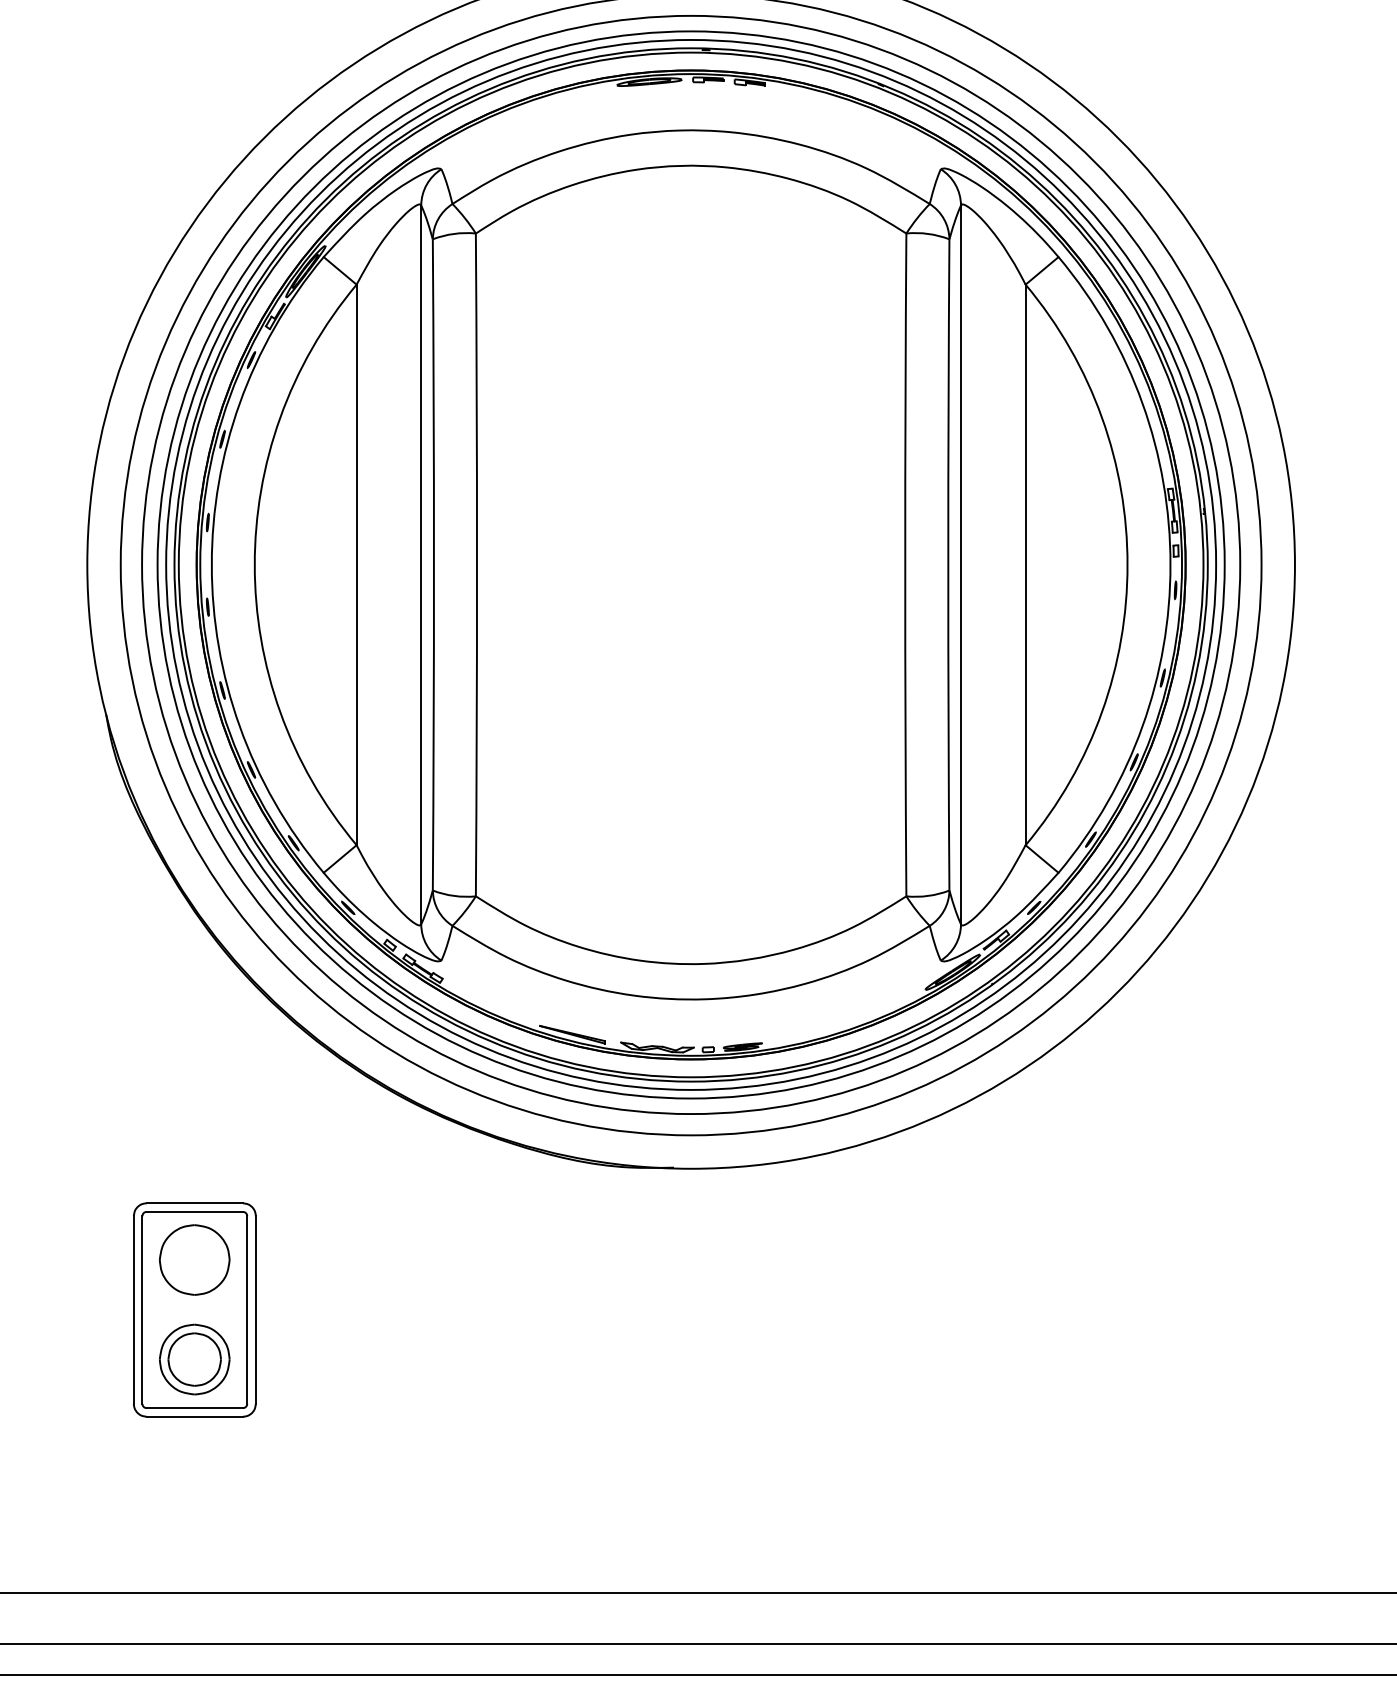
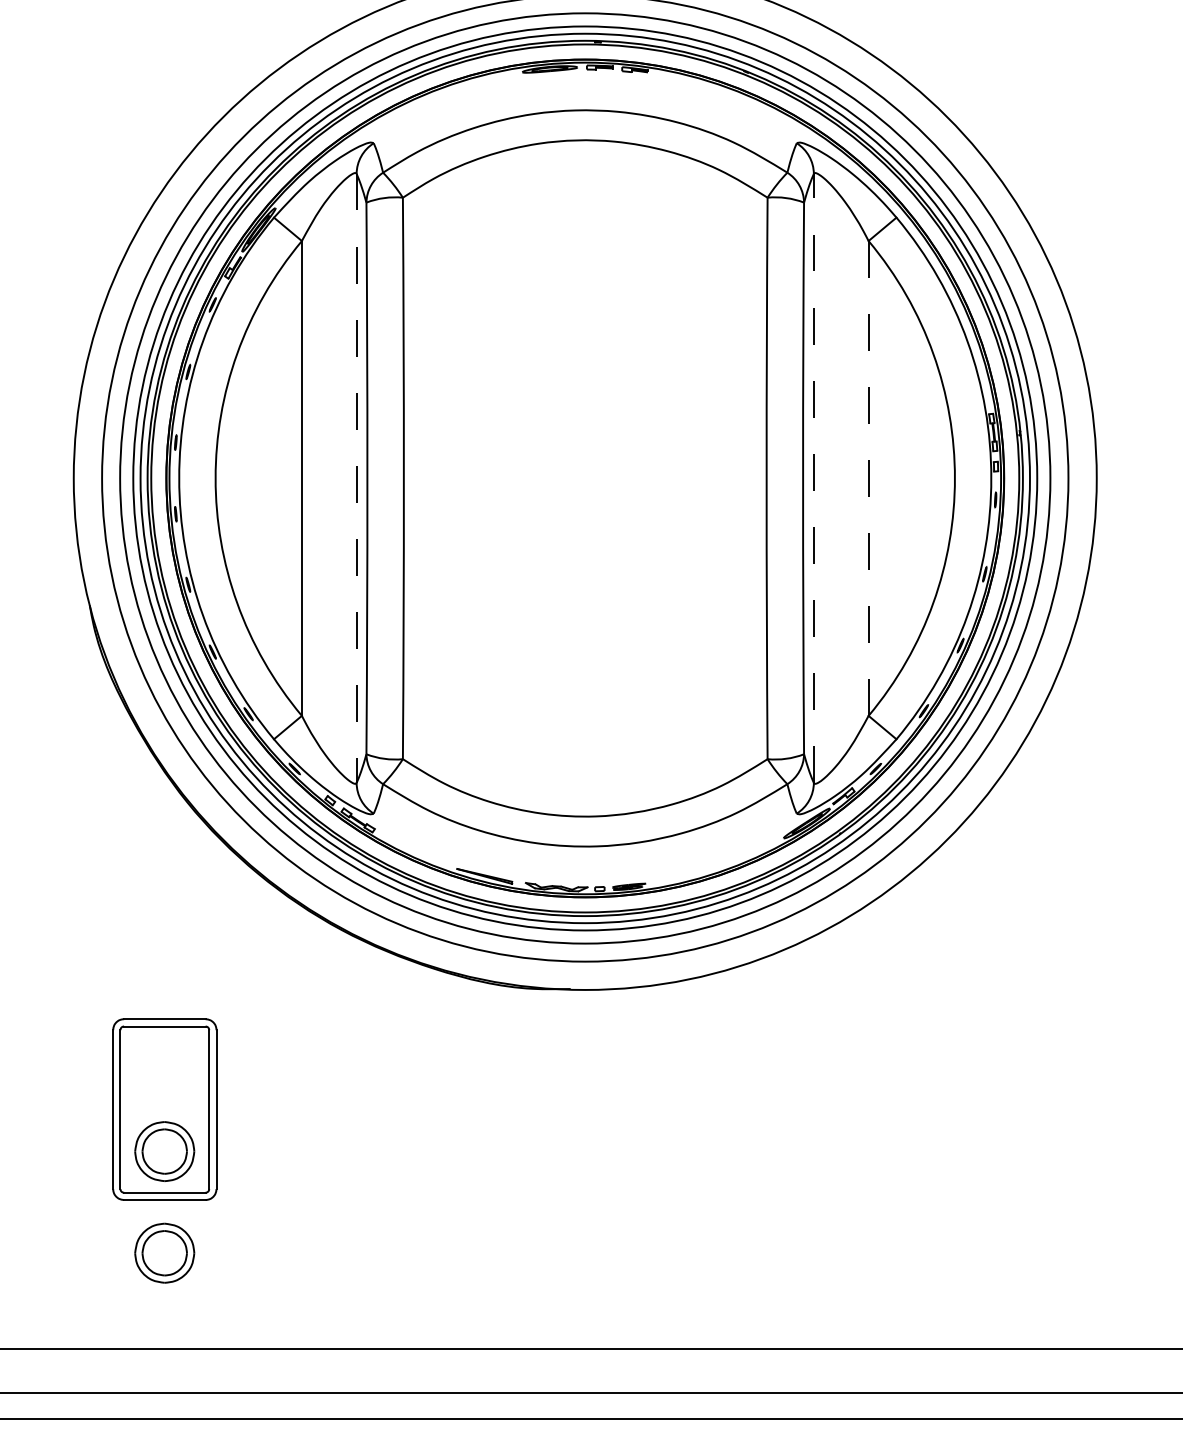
line: (421, 564) -> (356, 478), solid -> dashed
line: (961, 564) -> (814, 478), solid -> dashed
line: (1025, 565) -> (868, 478), solid -> dashed
part: (194, 1259) -> (164, 1066), removed
part: (194, 1479) -> (164, 1253), added

